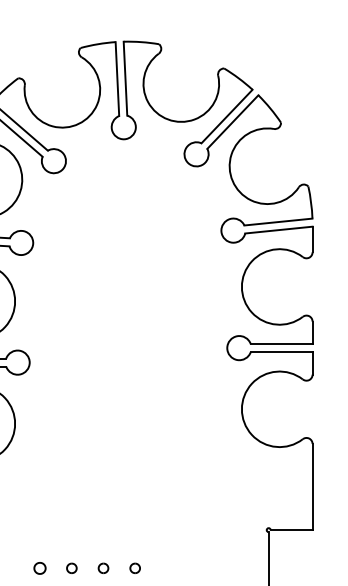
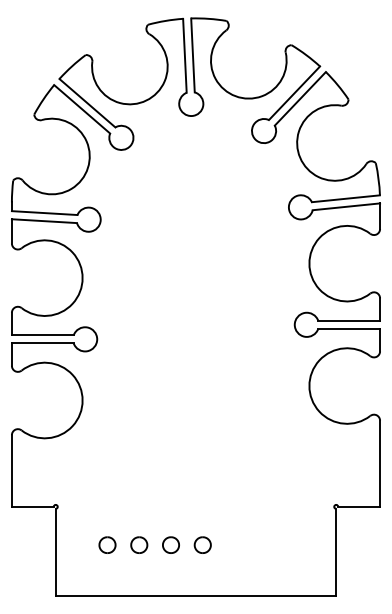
part: (40, 567) -> (107, 544), size x1.43
part: (72, 567) -> (139, 544), size x1.67
part: (103, 567) -> (170, 544), size x1.67
part: (135, 567) -> (202, 544), size x1.67

